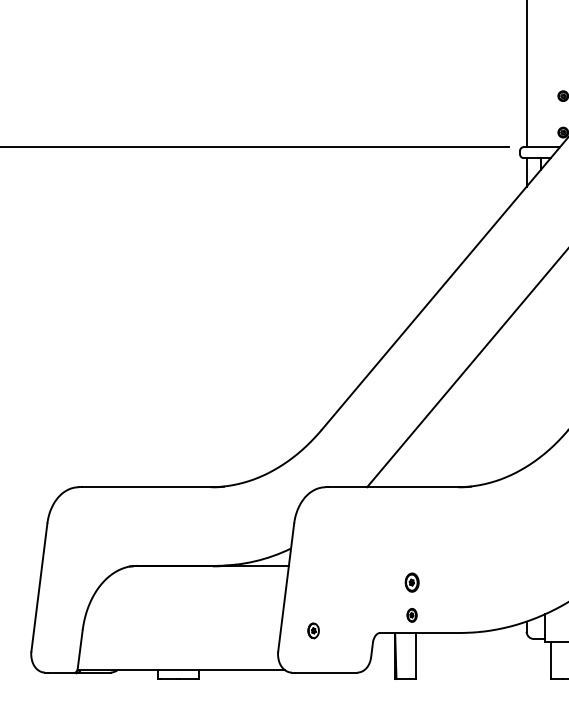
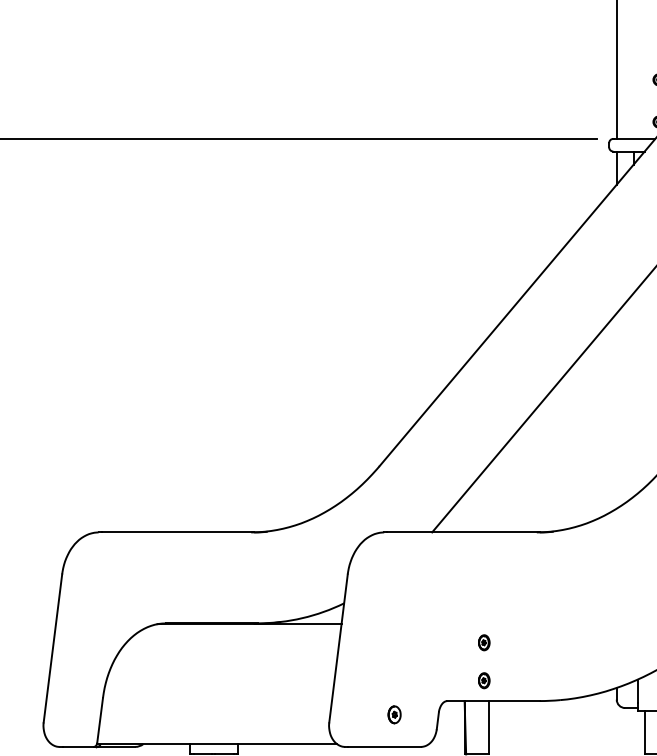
part: (411, 582) -> (483, 642), size x0.71
part: (313, 630) -> (394, 714), moved

